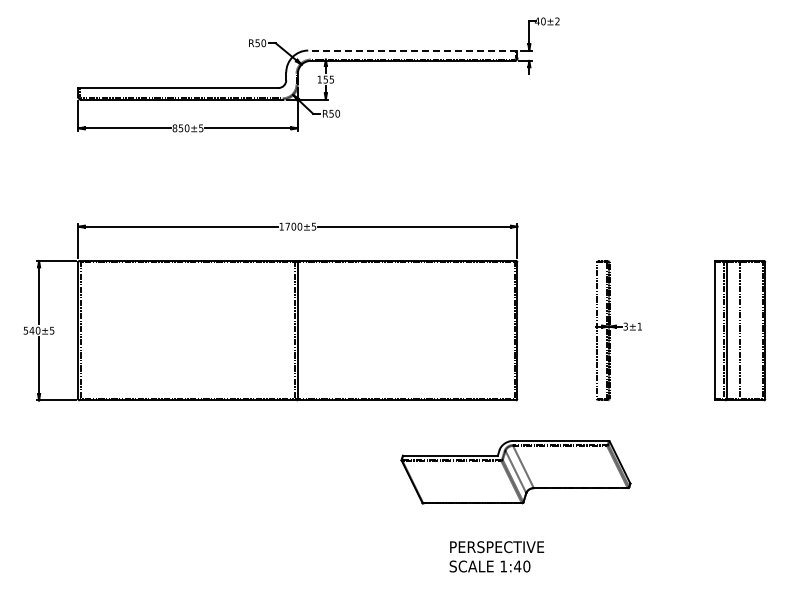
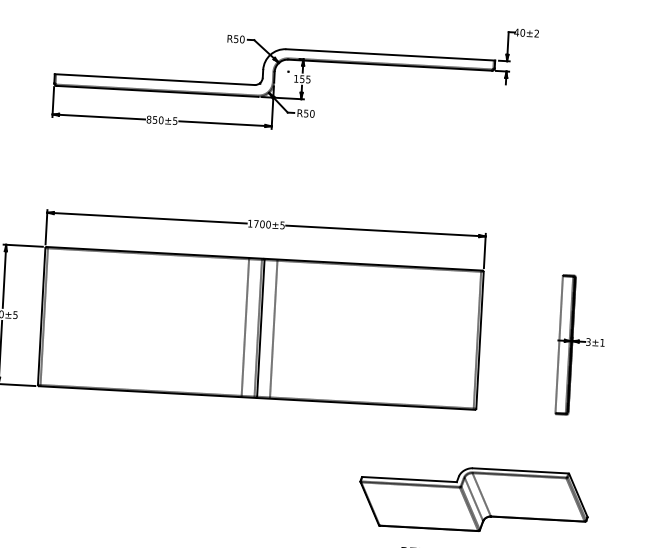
line: (412, 50) -> (390, 54), dashed -> solid
line: (282, 330) -> (245, 327), added
line: (310, 330) -> (273, 328), added
part: (515, 472) -> (473, 499), moved

